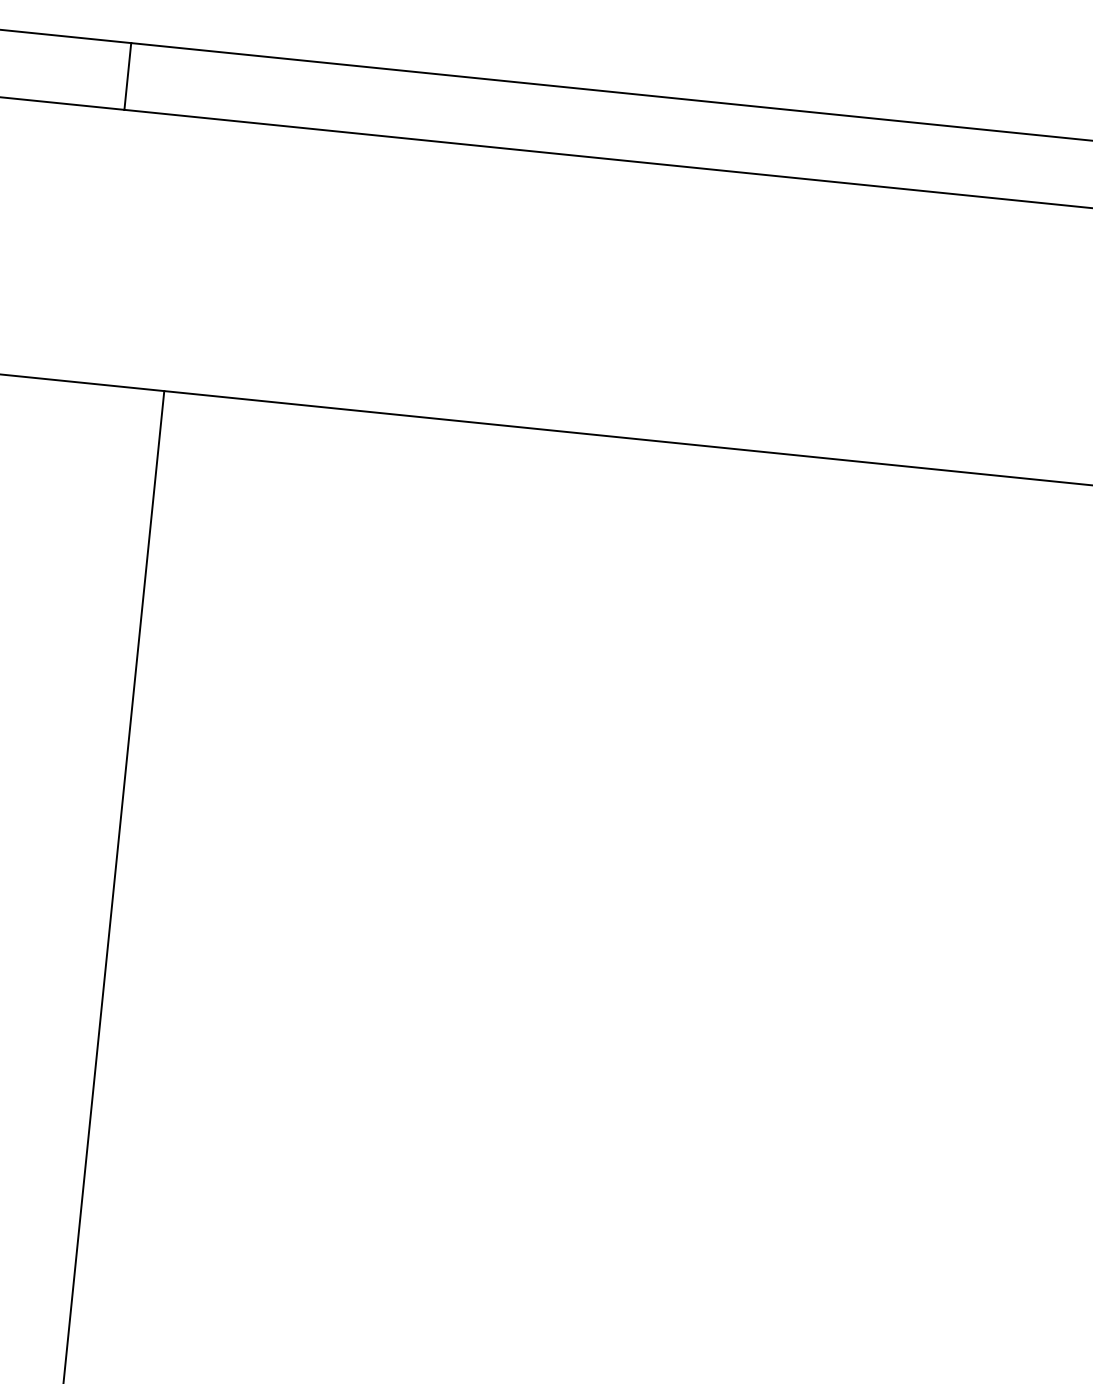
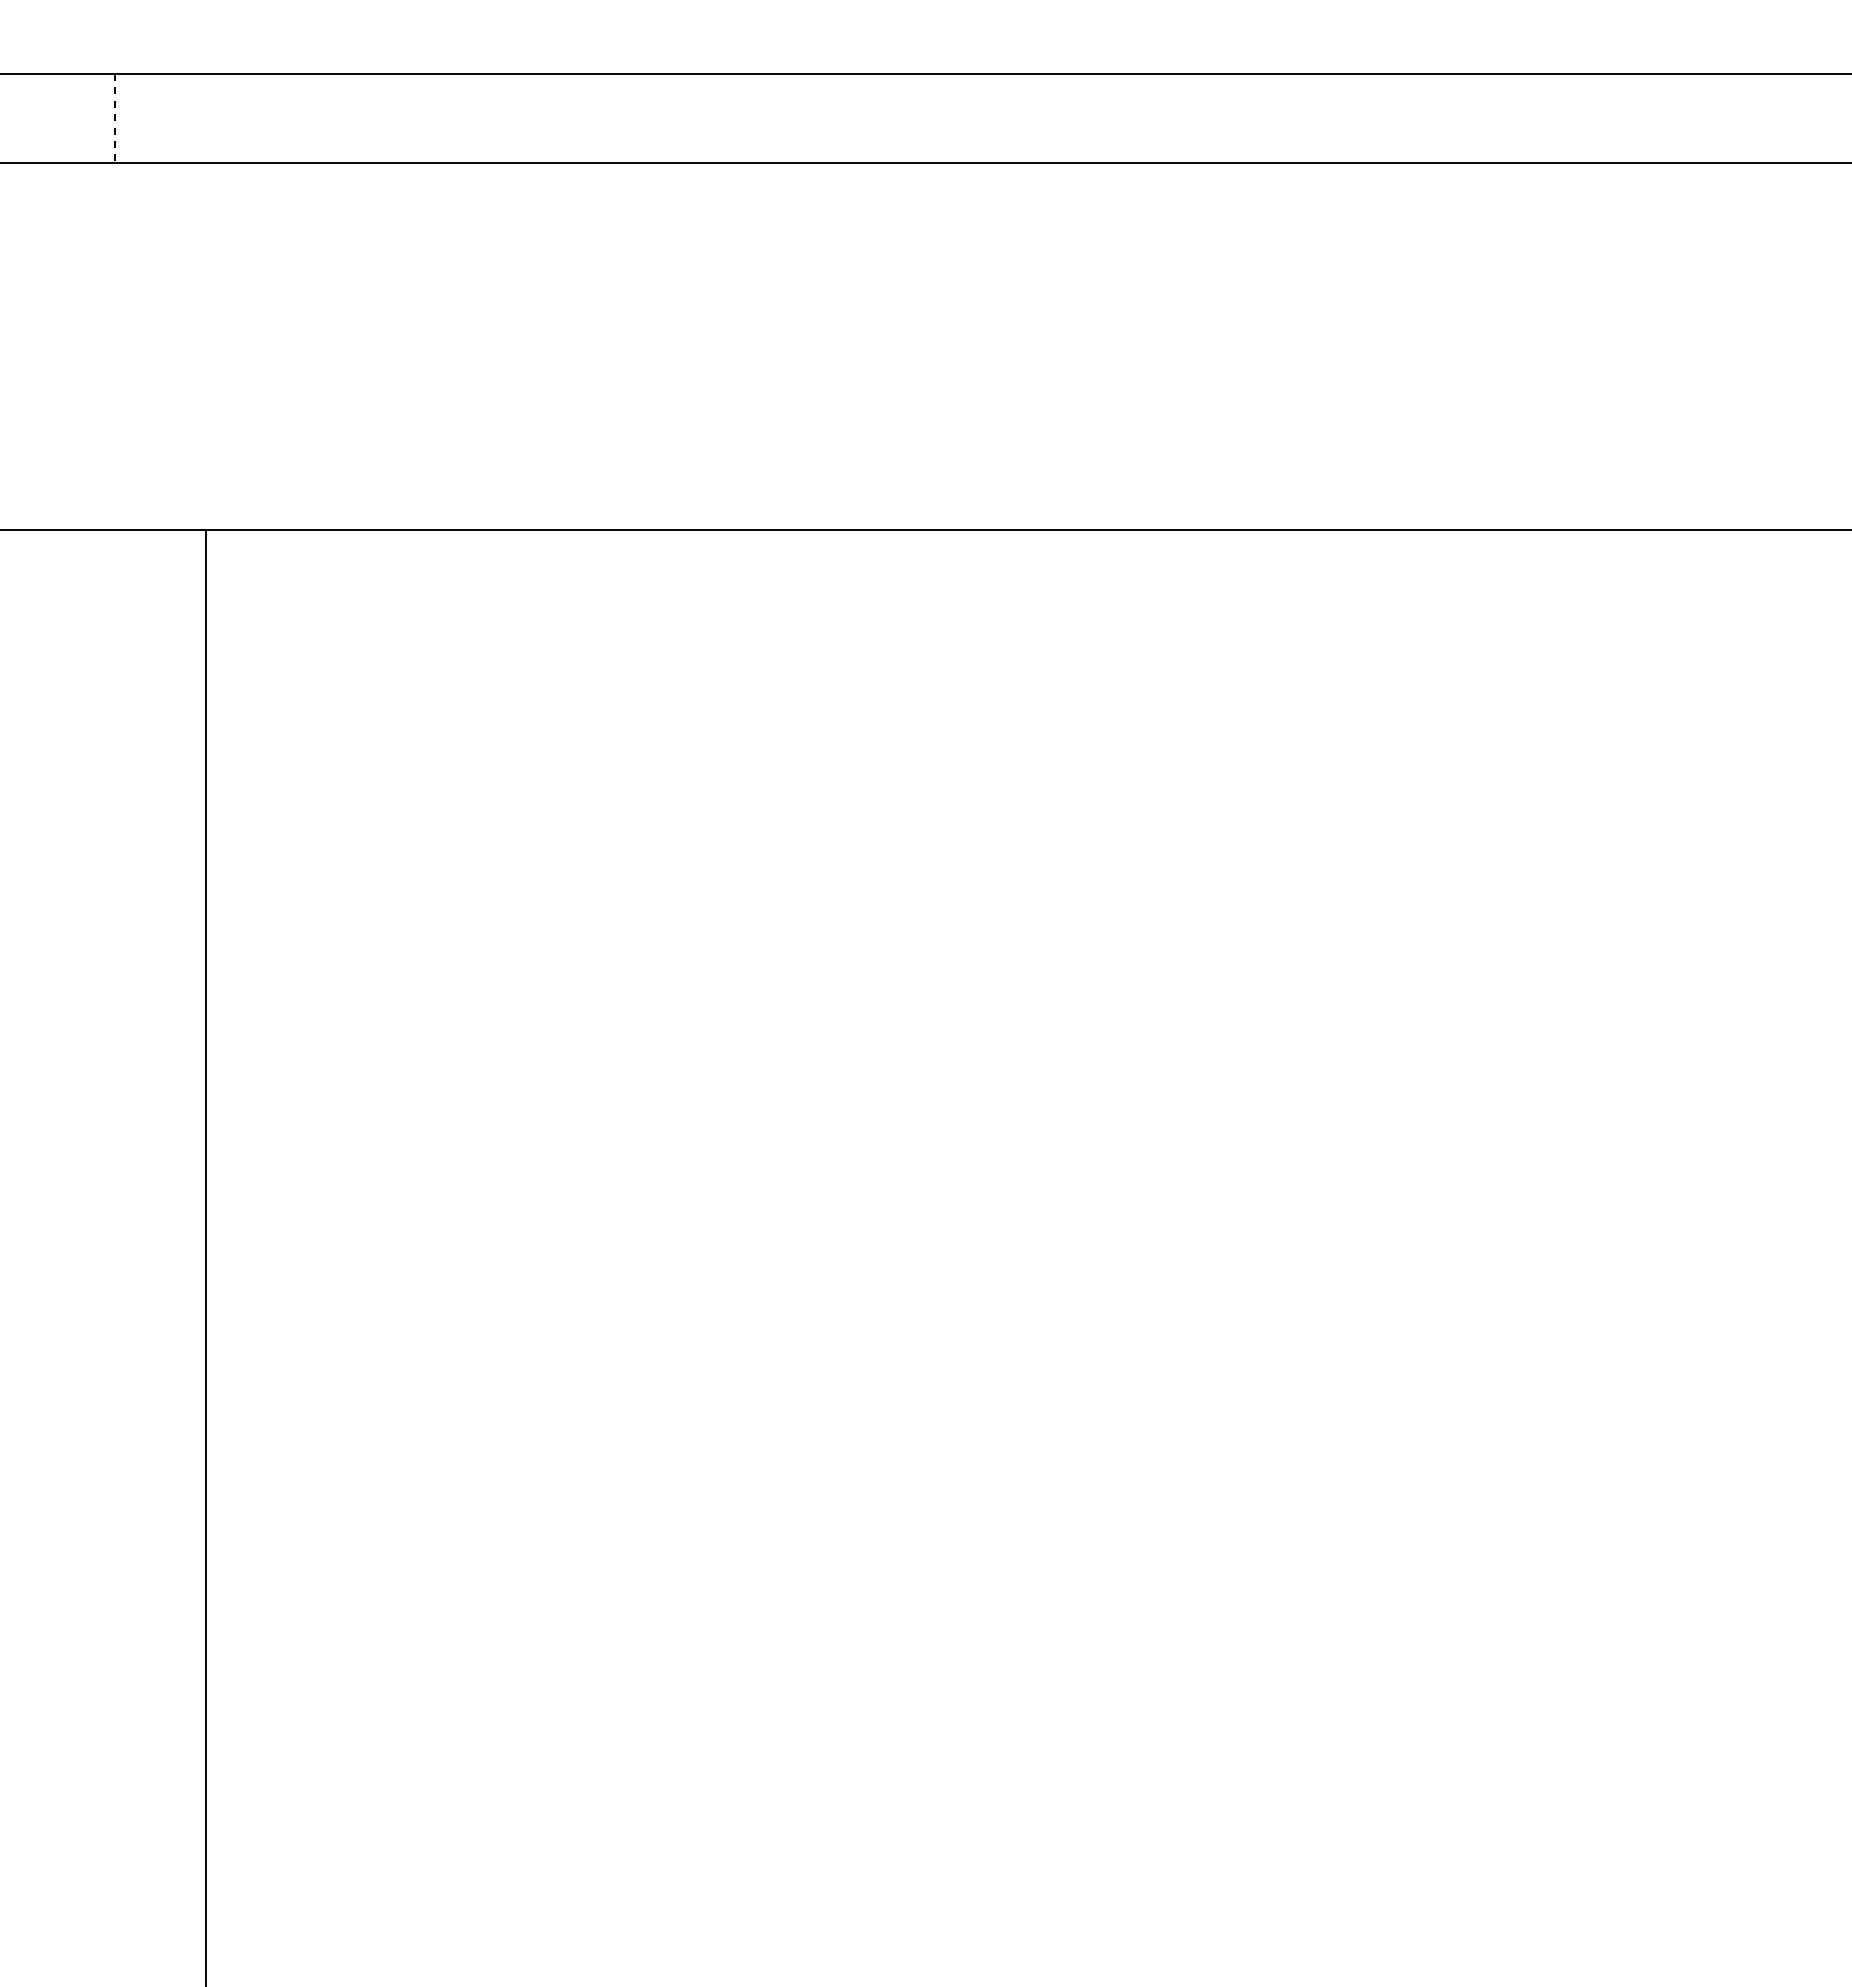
line: (127, 76) -> (115, 118), solid -> dashed

